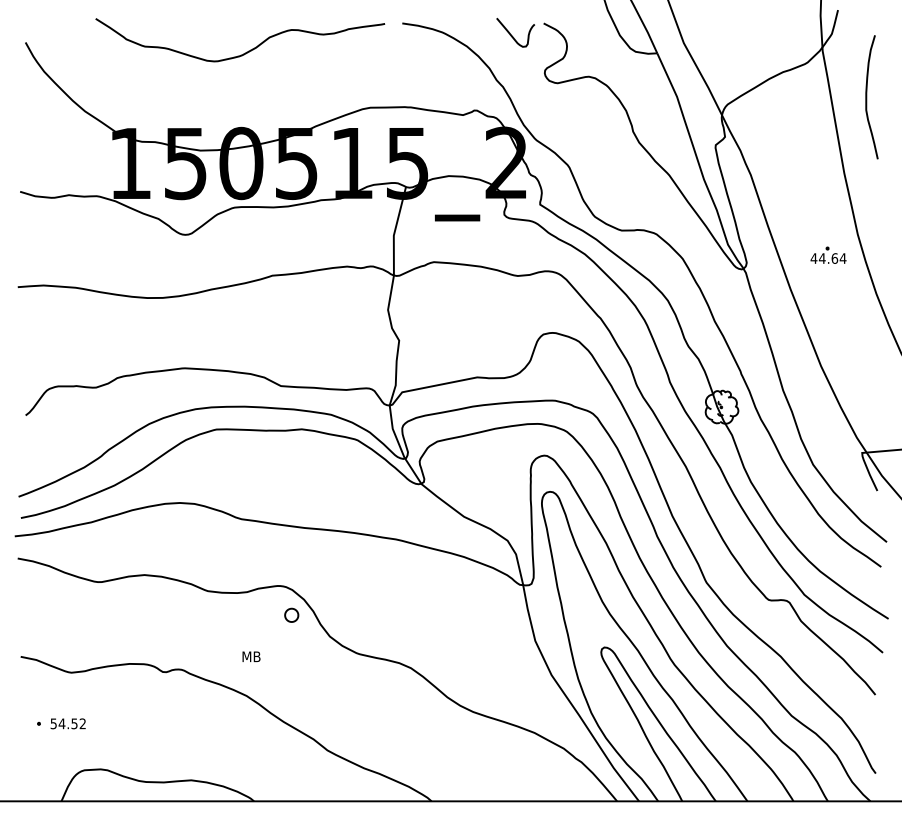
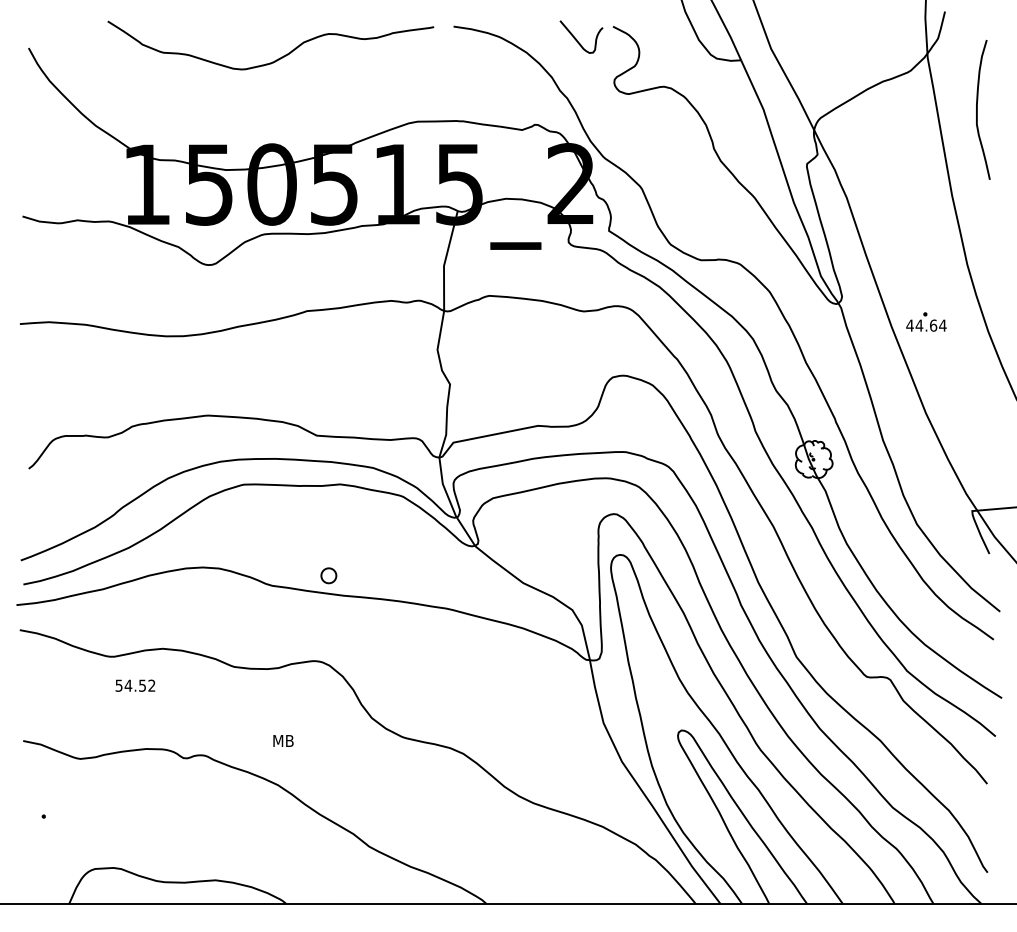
part: (828, 254) -> (926, 321), moved
part: (291, 614) -> (328, 574), moved
text: (67, 723) -> (134, 685), moved

